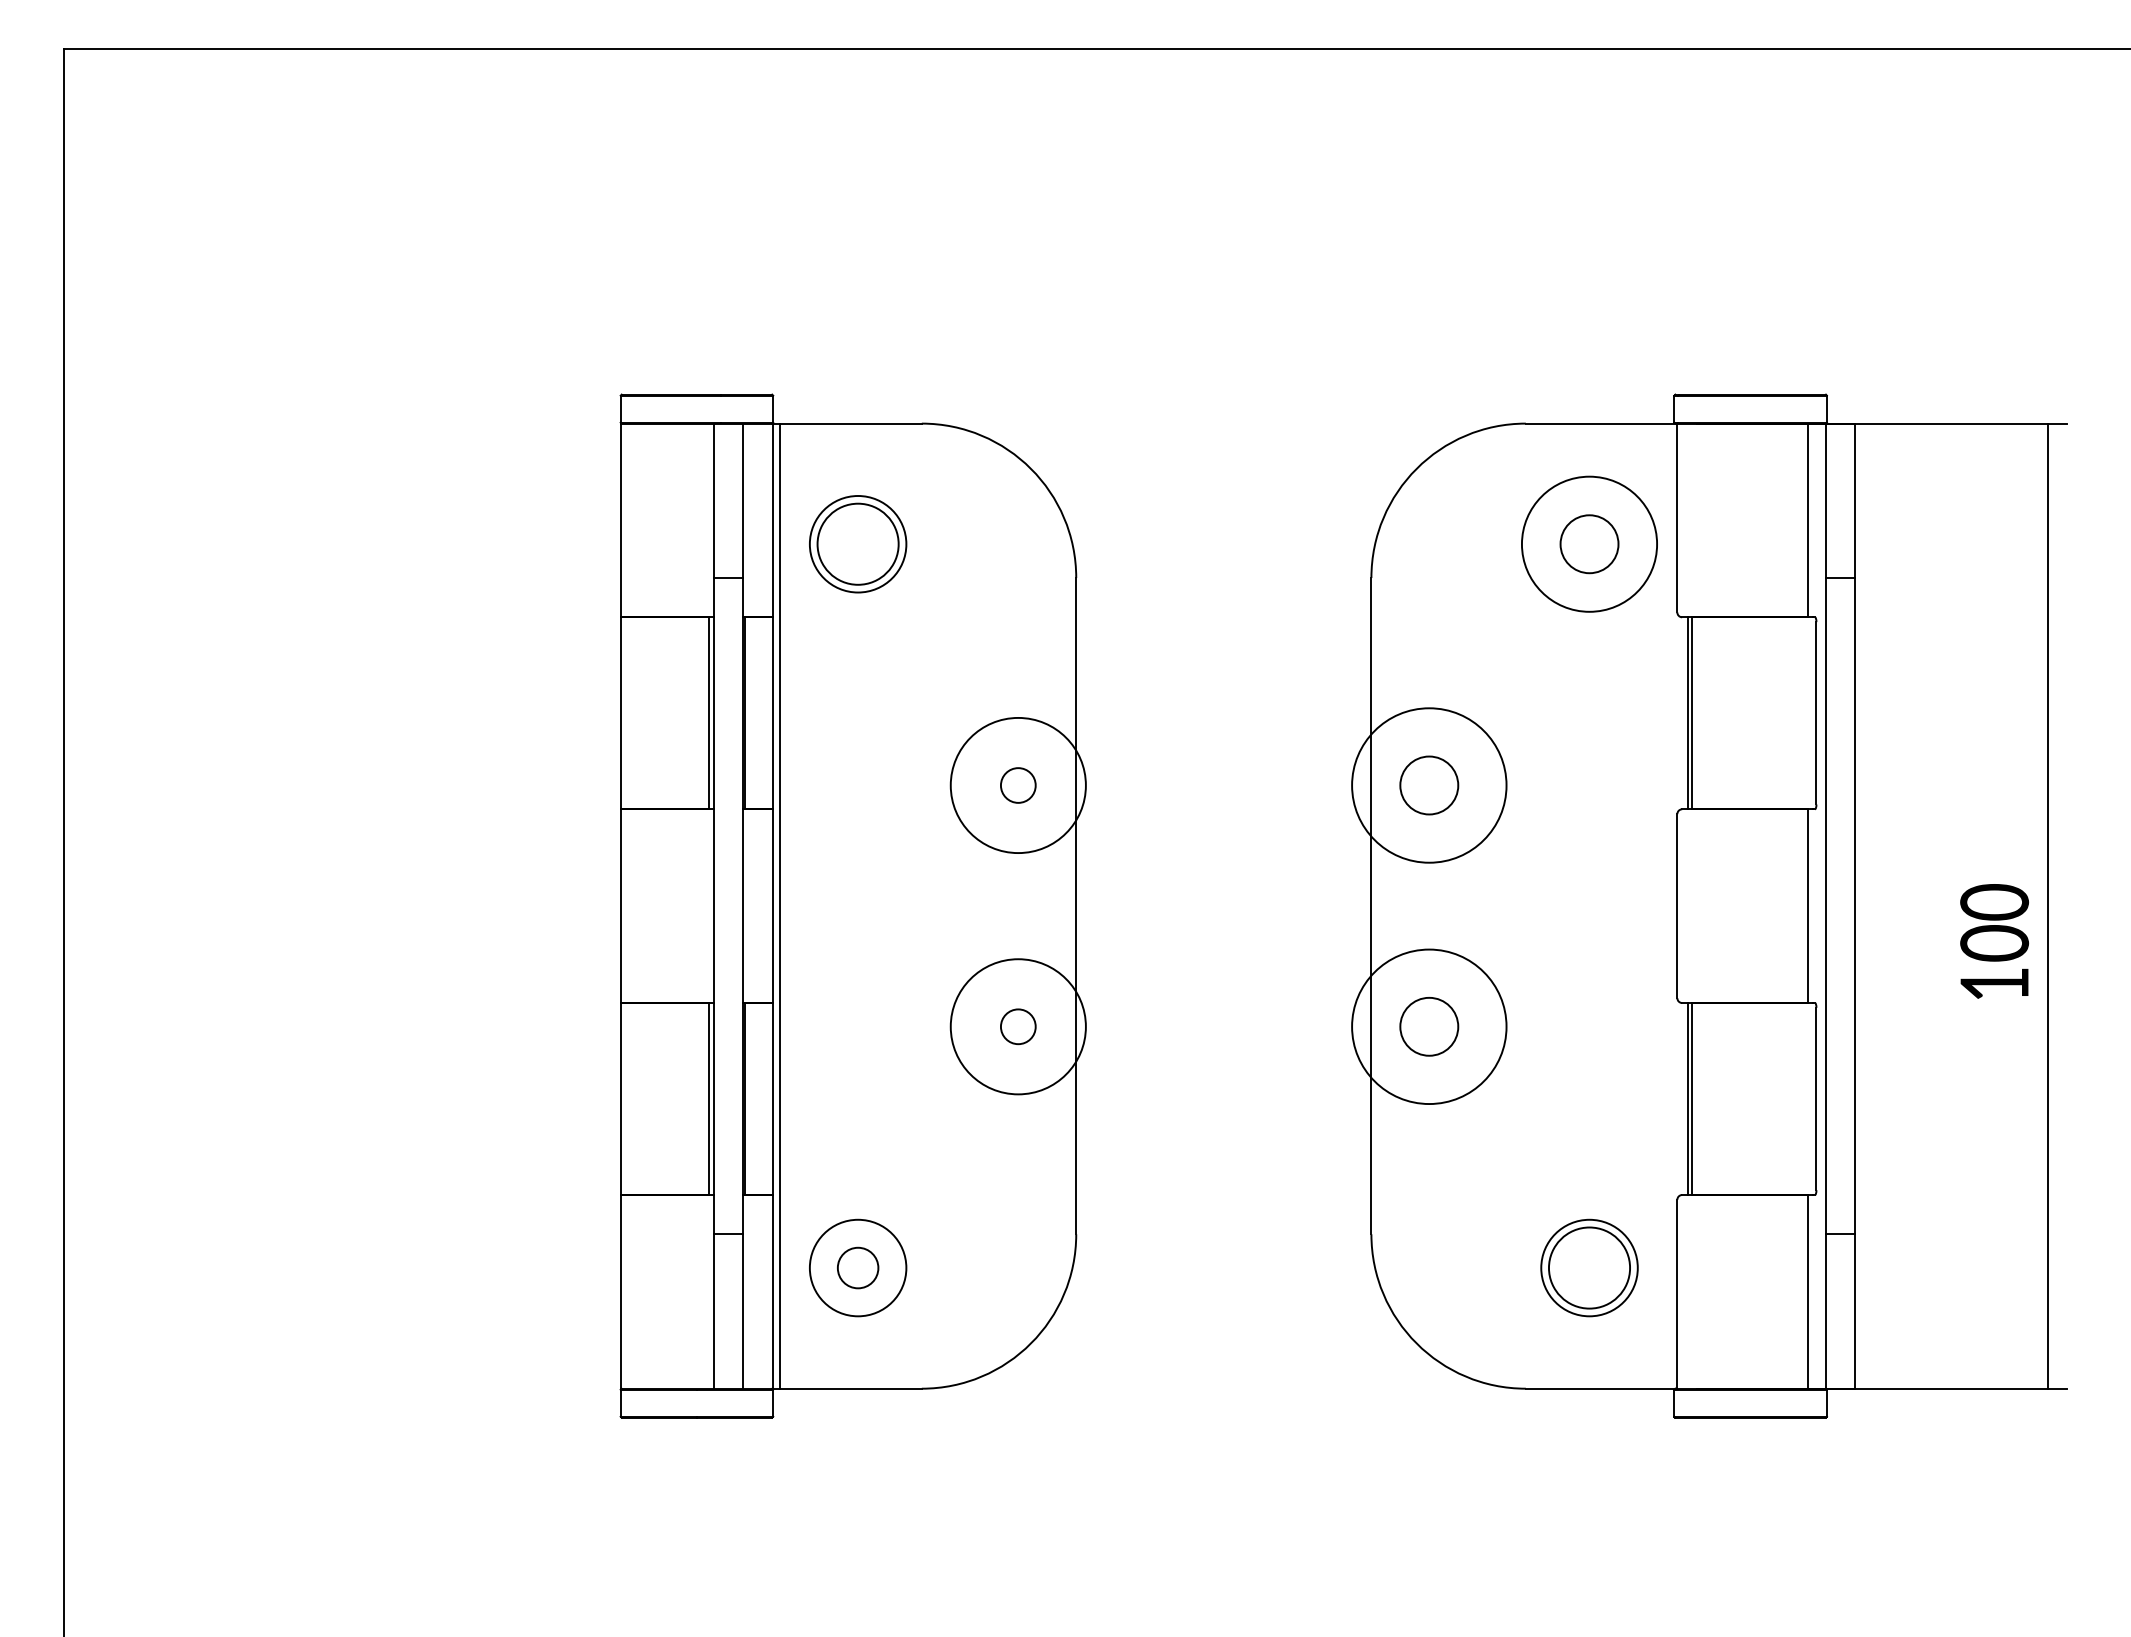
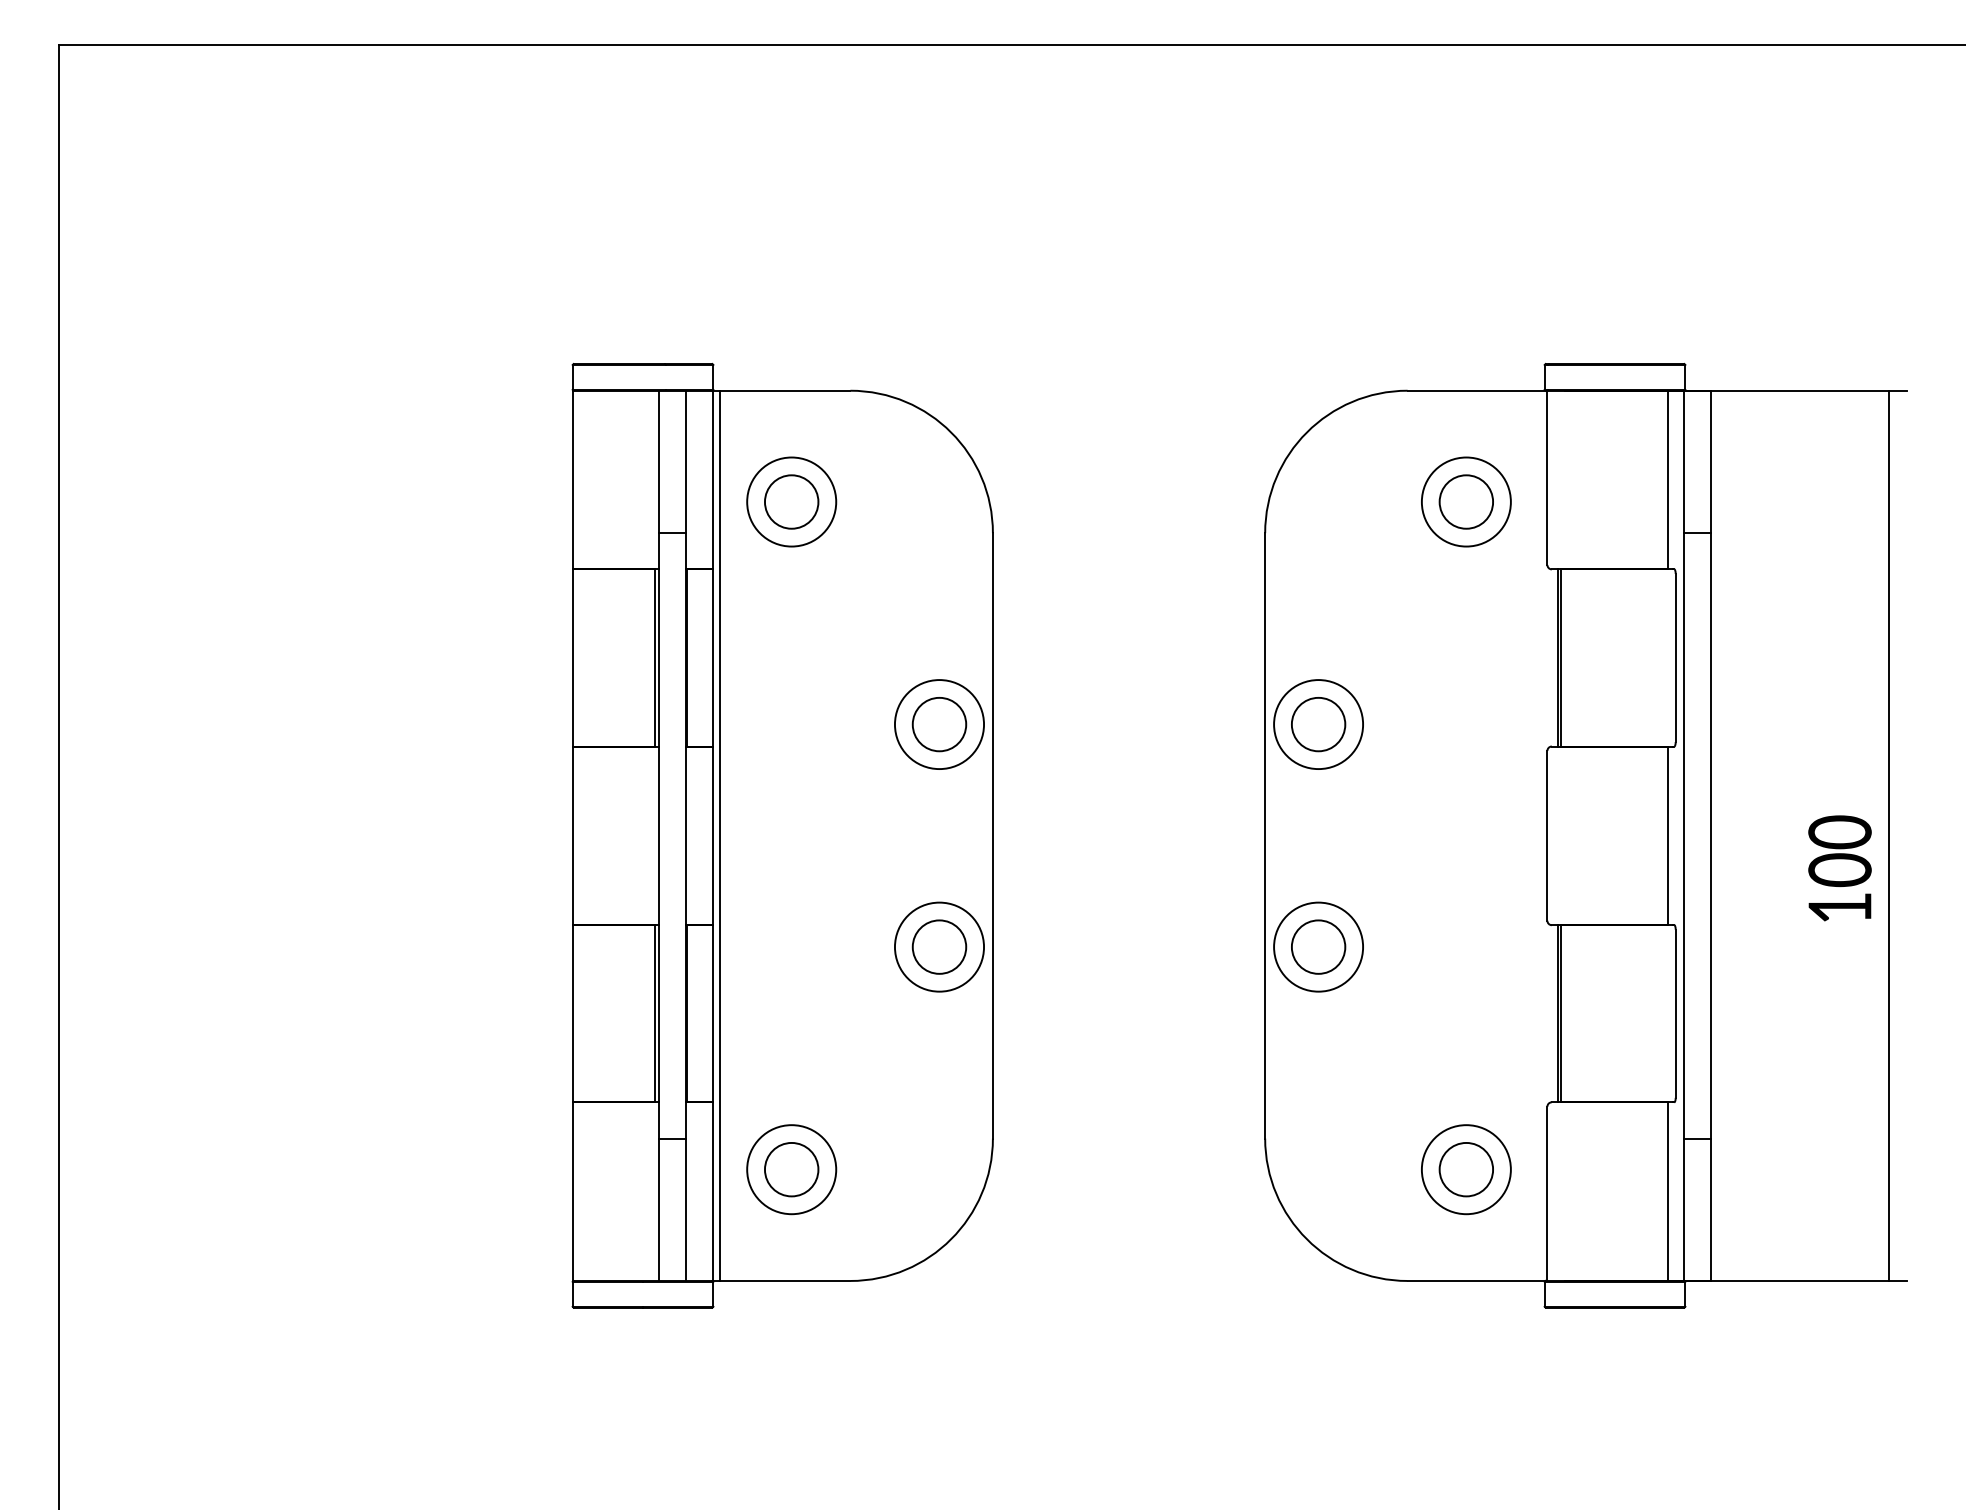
circle: (857, 543) -> (791, 501), size x0.71
circle: (1588, 543) -> (1465, 501), size x0.71
circle: (1018, 785) -> (939, 724), size x0.71
circle: (1018, 785) -> (939, 724), size x1.67
circle: (1429, 785) -> (1318, 724), size x0.62
circle: (1018, 1026) -> (939, 946), size x0.71
circle: (1018, 1026) -> (939, 946), size x1.67
circle: (1429, 1026) -> (1318, 946), size x0.62
circle: (857, 1267) -> (791, 1169), size x1.43
circle: (1589, 1267) -> (1466, 1169), size x0.71

